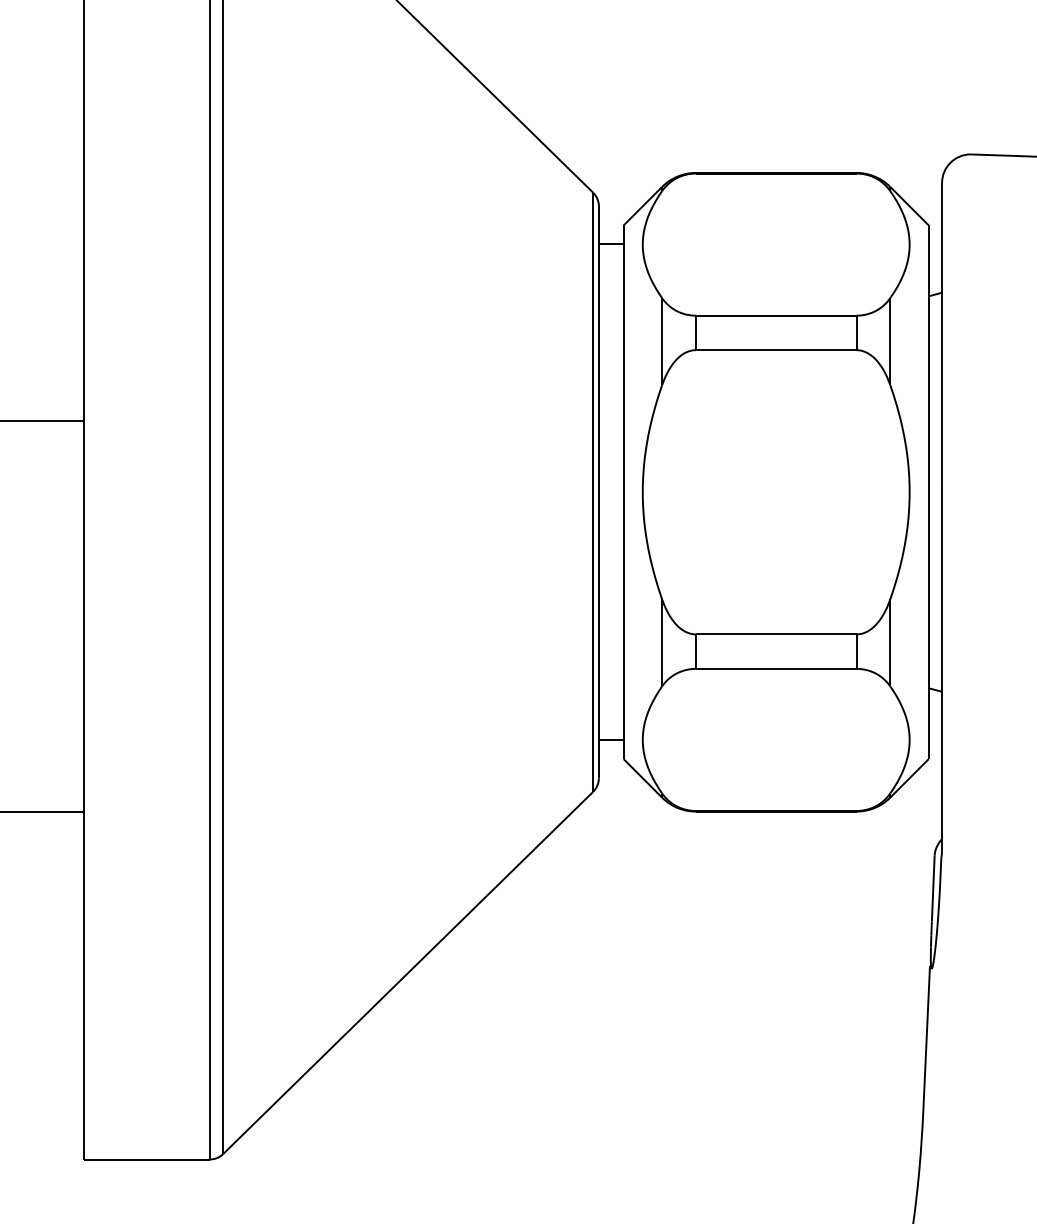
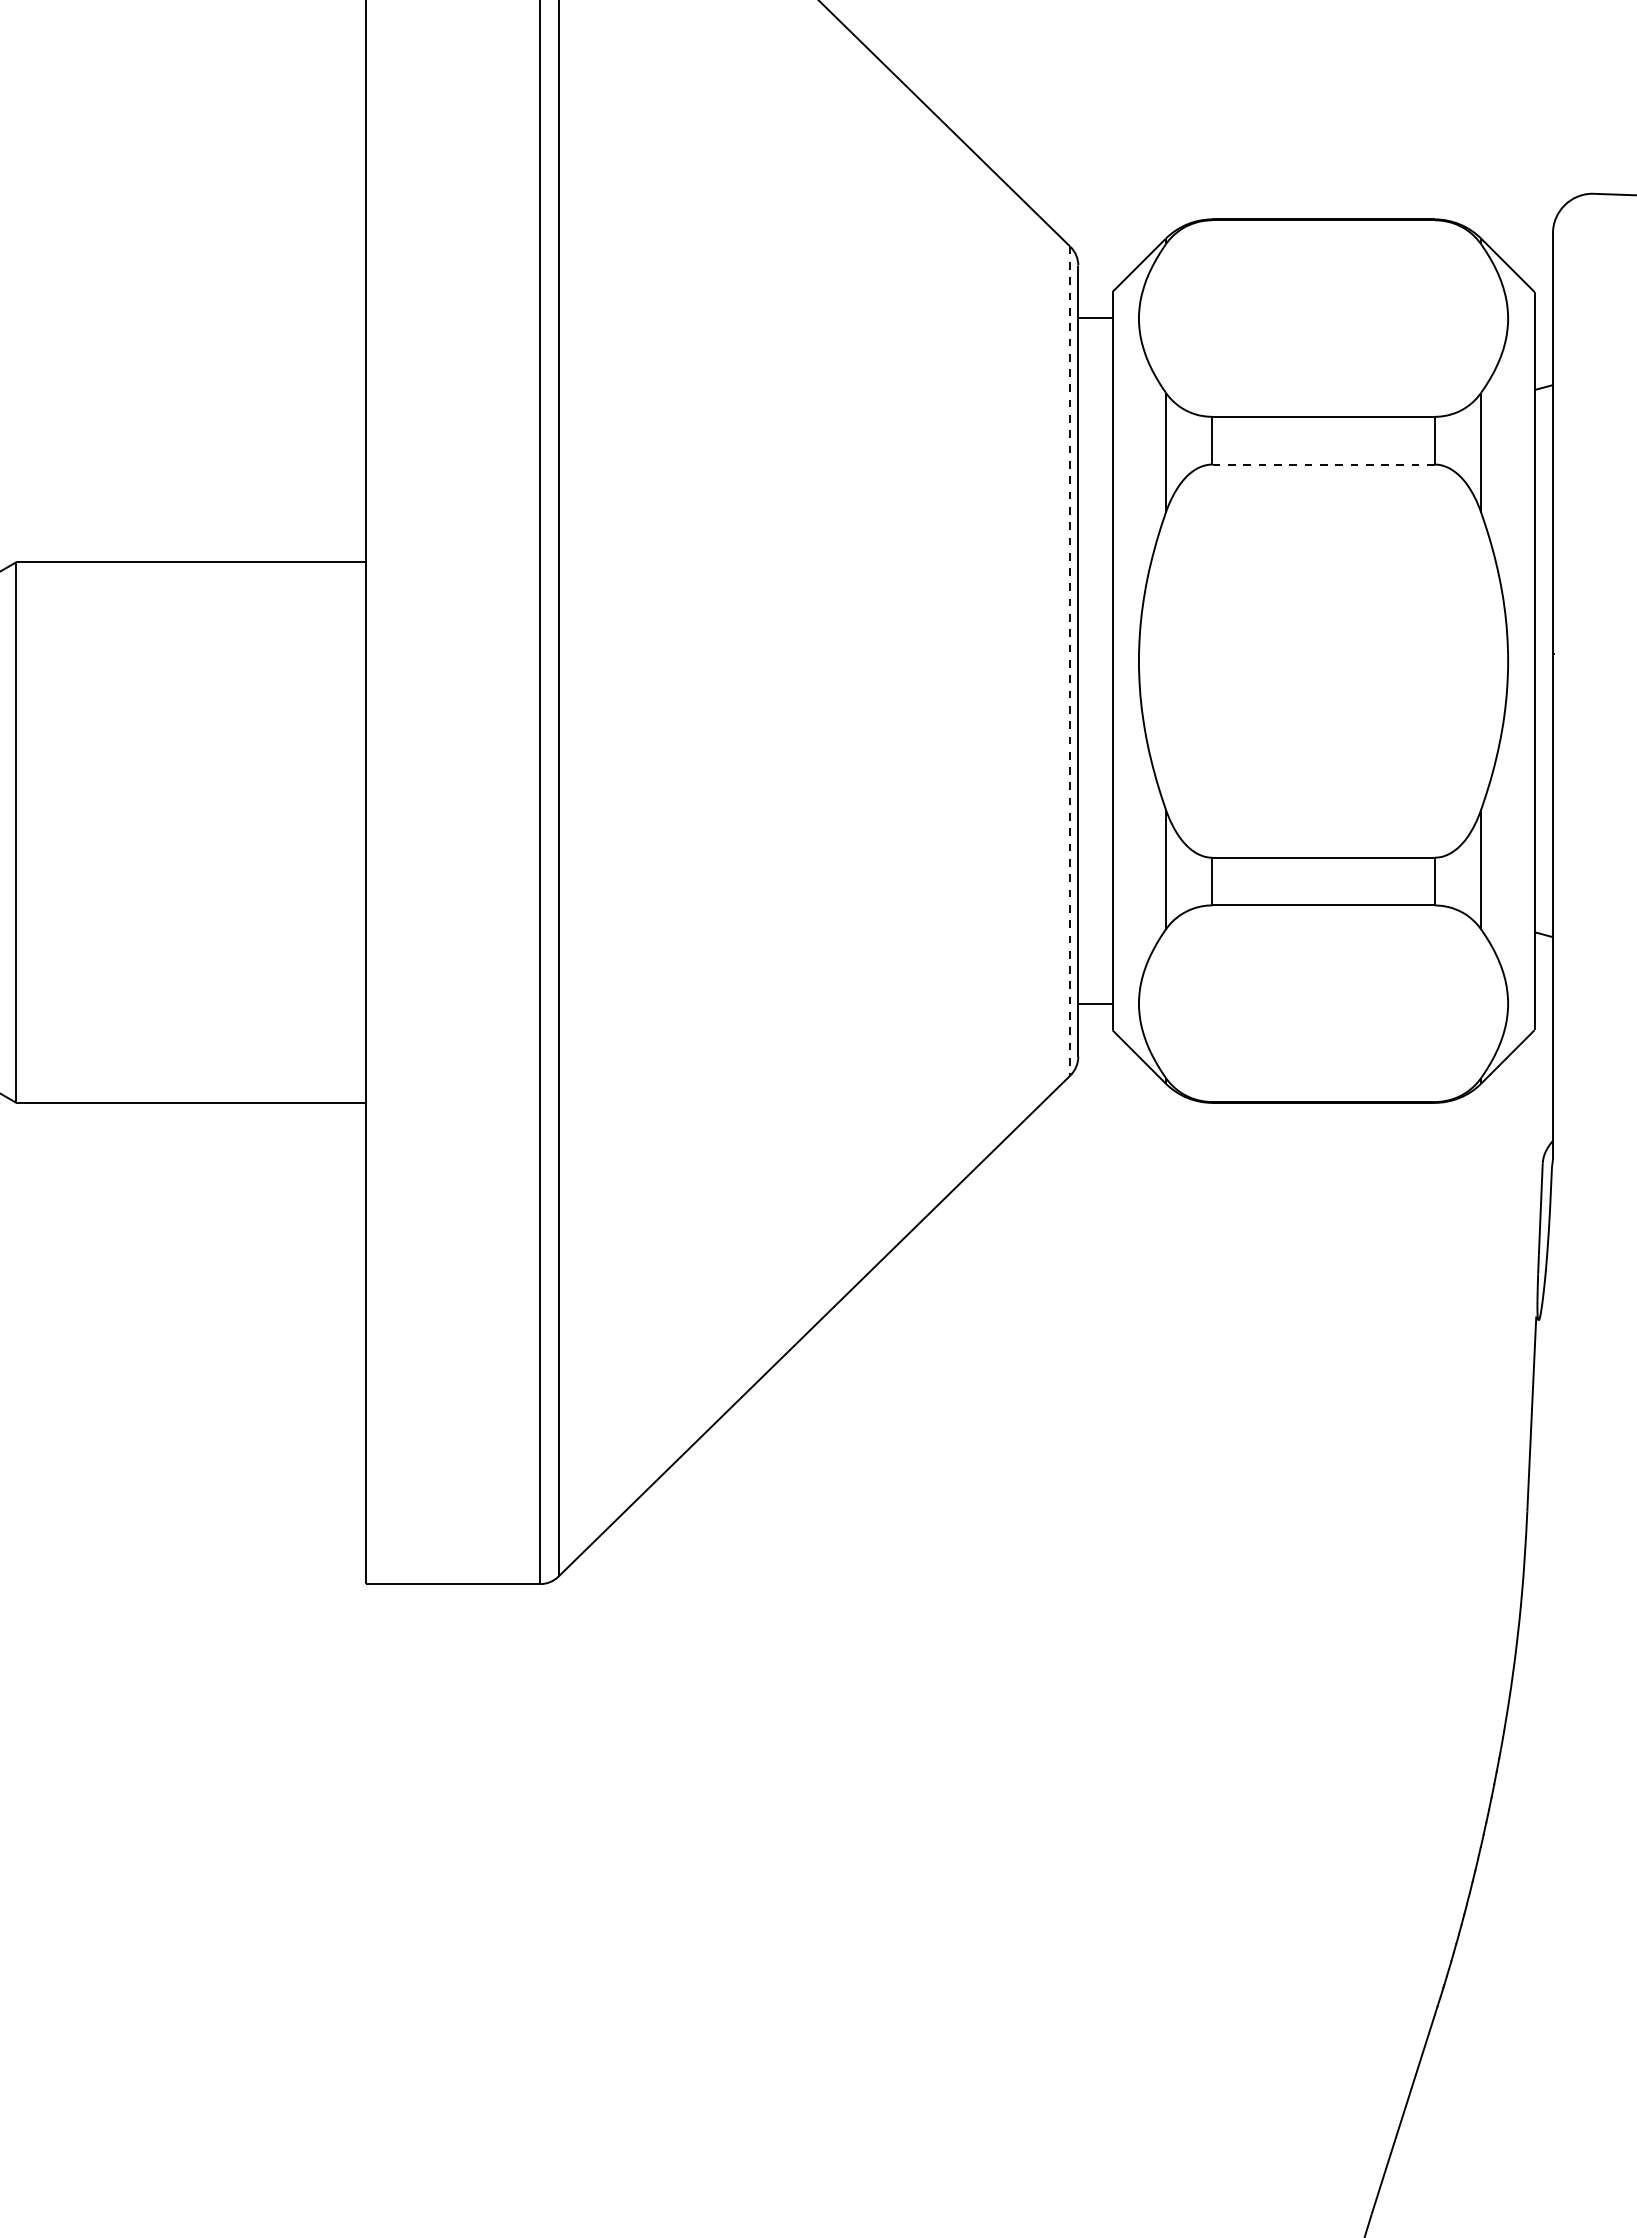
line: (776, 350) -> (1323, 464), solid -> dashed
line: (593, 492) -> (1070, 661), solid -> dashed

